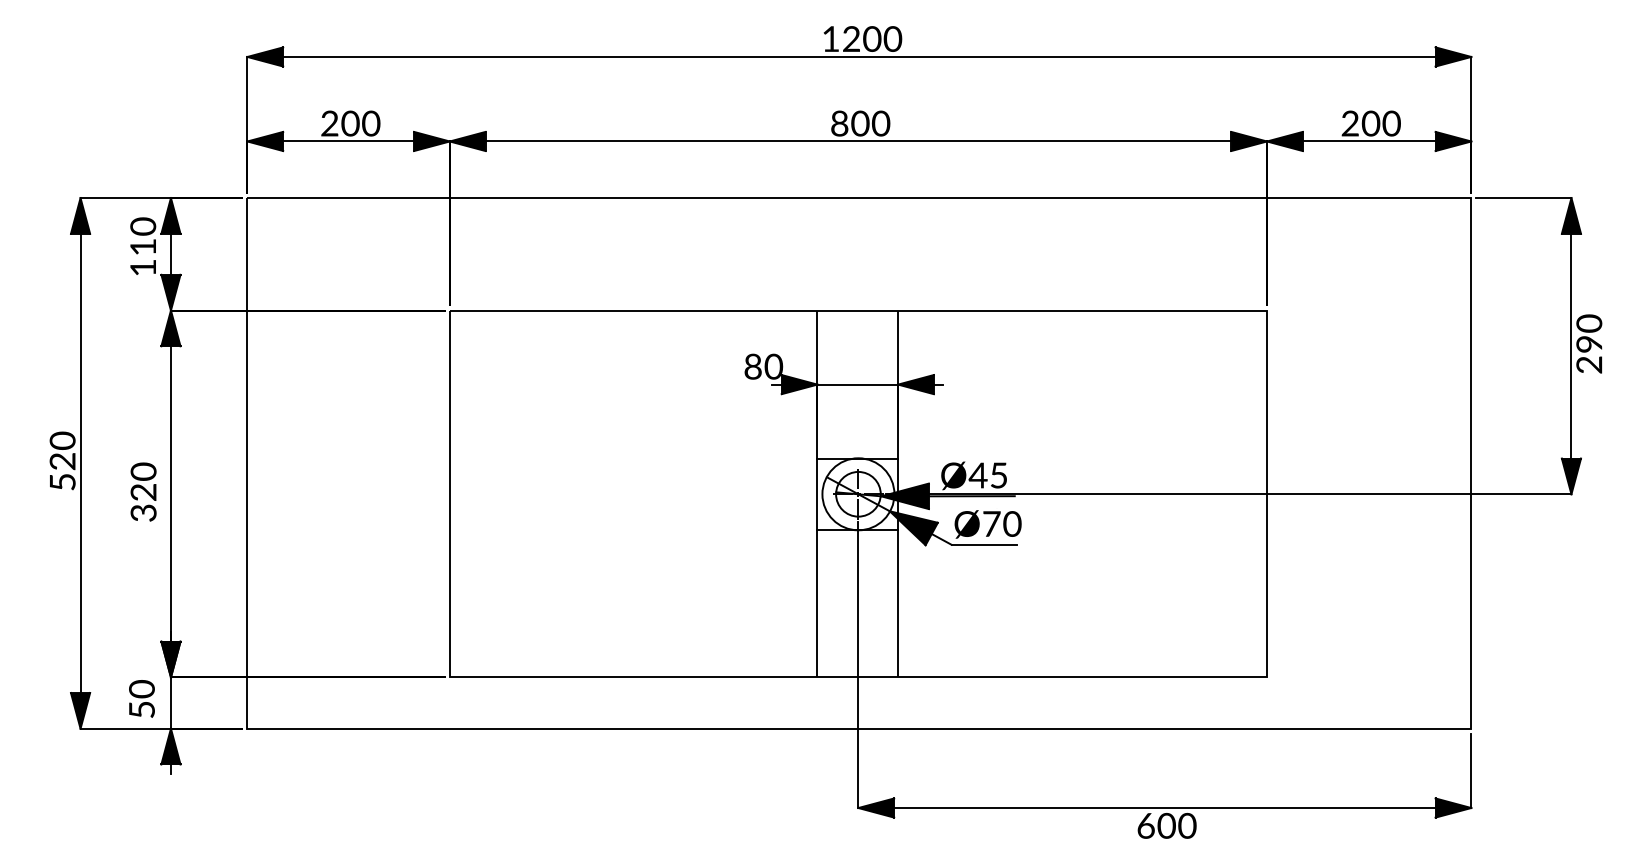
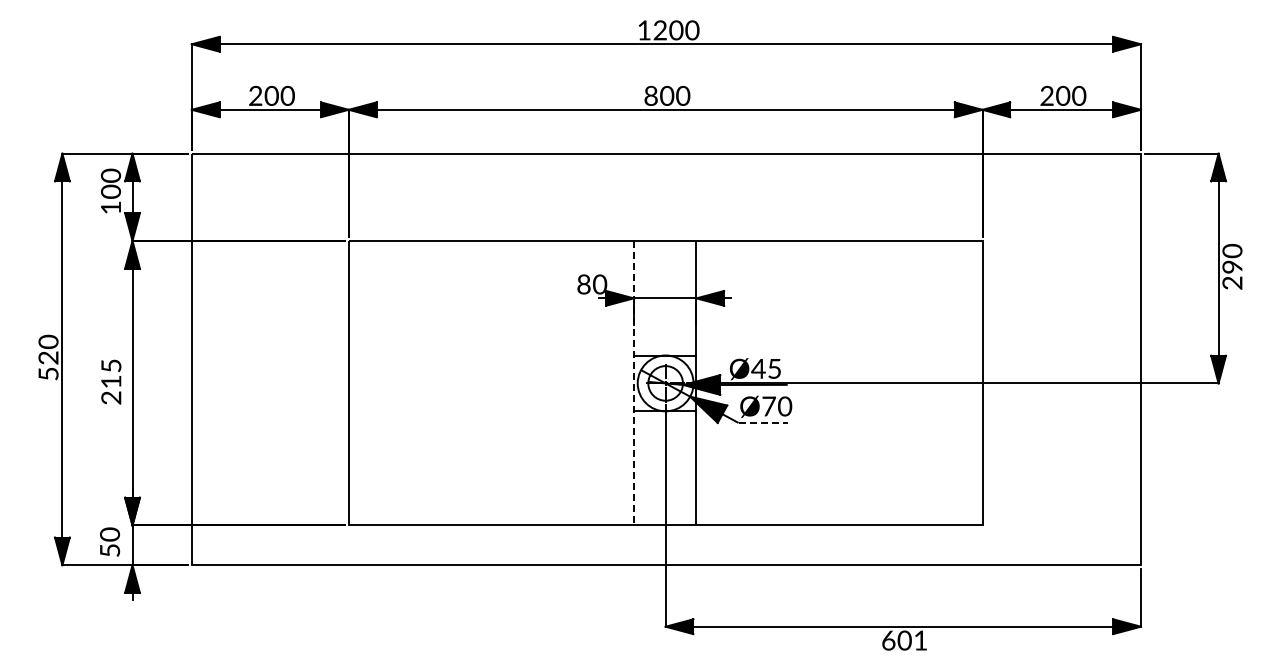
text: (143, 246) -> (111, 191), 110 -> 100
text: (143, 491) -> (111, 381), 320 -> 215
line: (816, 494) -> (633, 383), solid -> dashed
line: (984, 544) -> (763, 422), solid -> dashed
text: (1187, 825) -> (920, 640), 600 -> 601

